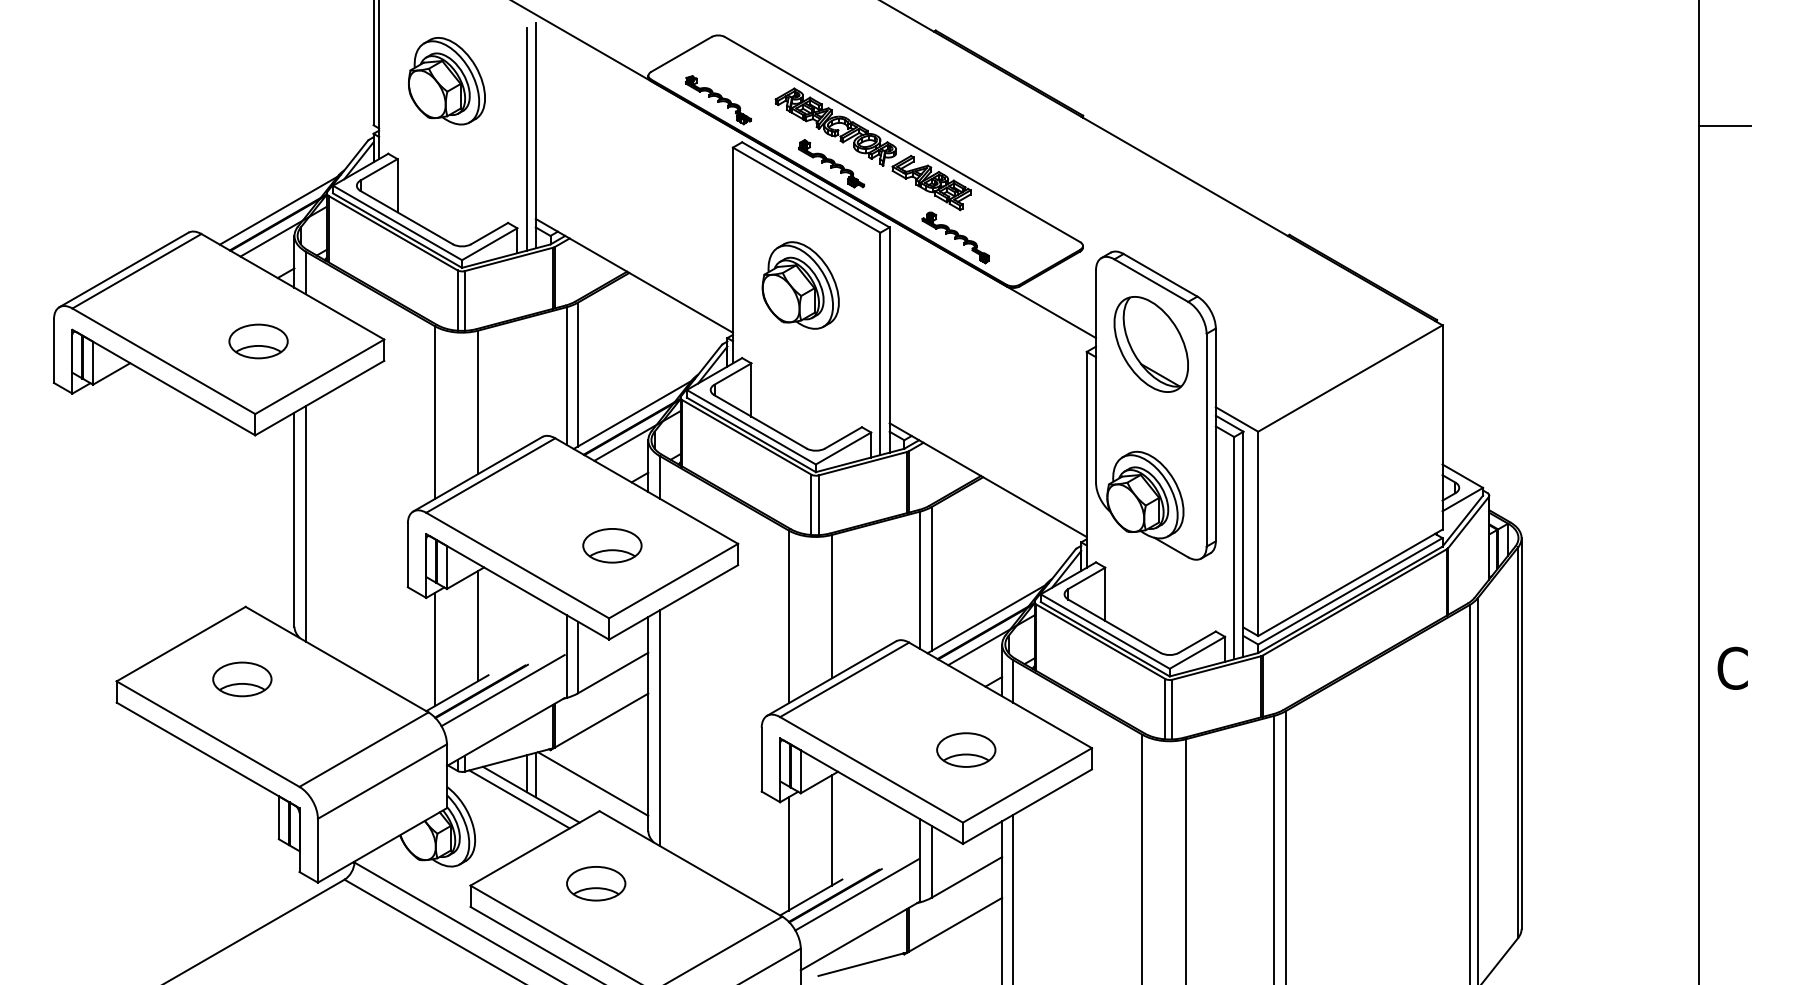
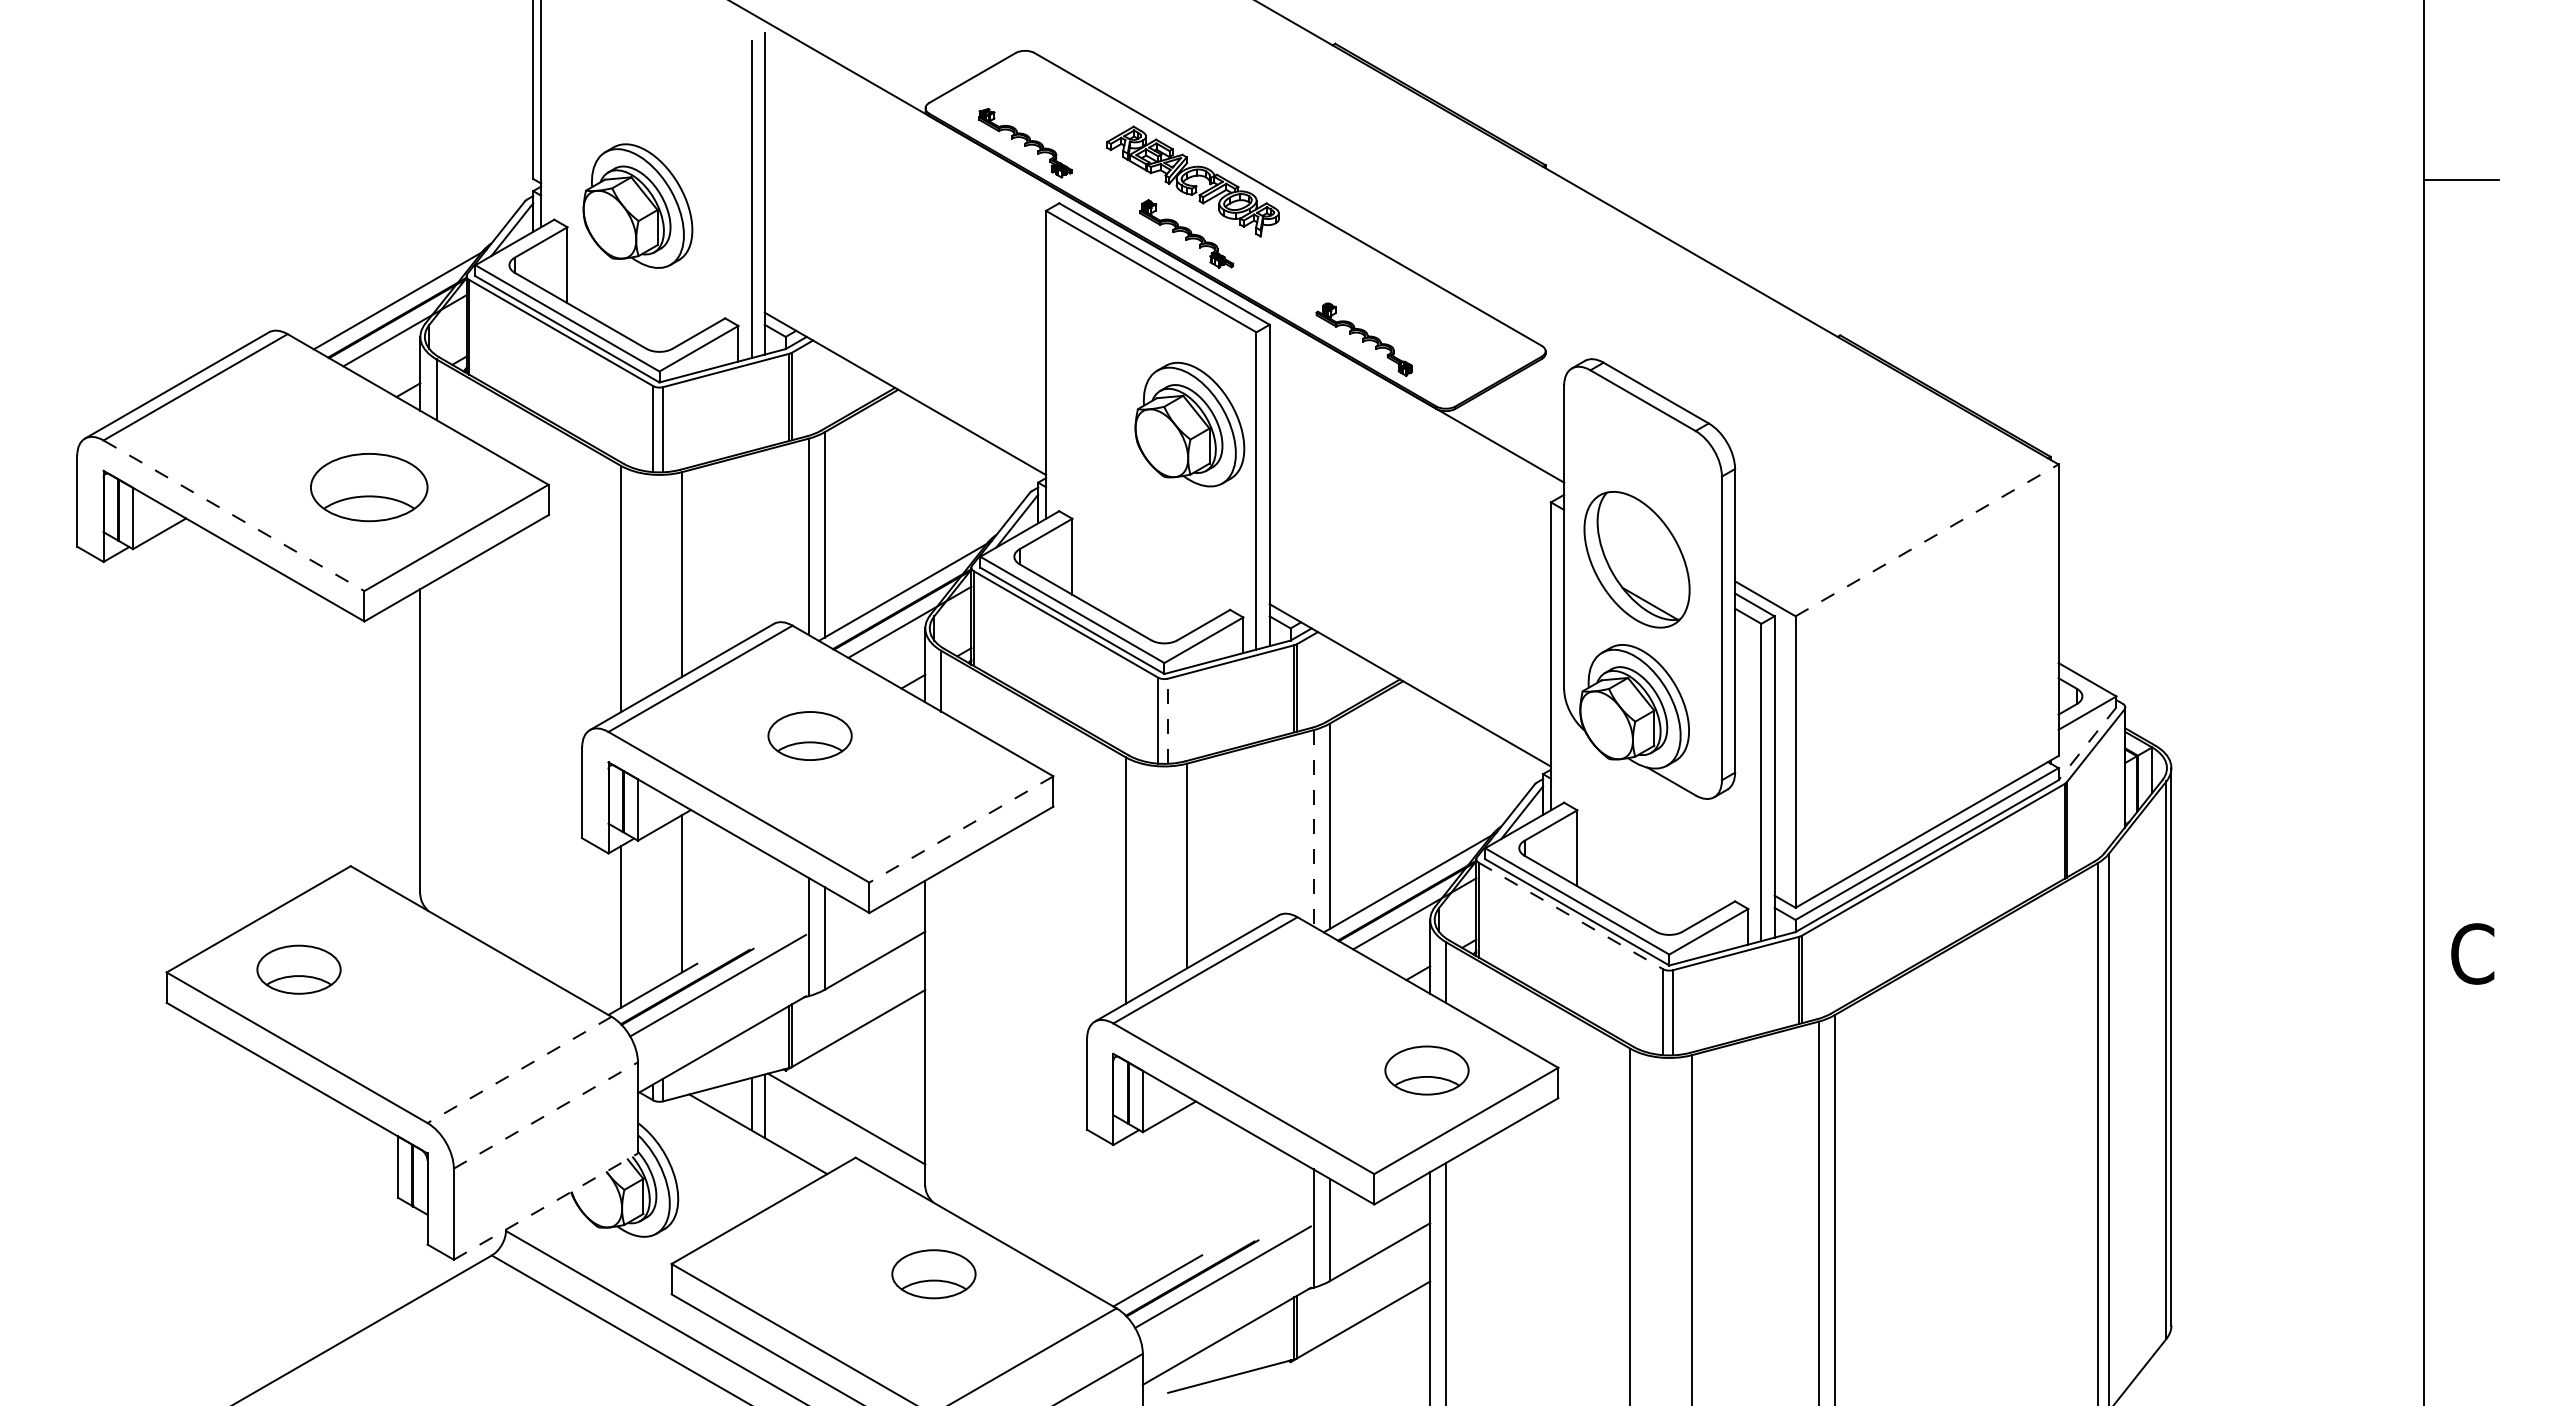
part: (446, 80) -> (637, 205), moved
part: (931, 182) -> (1329, 260), removed
part: (800, 285) -> (1189, 424), moved
part: (258, 341) -> (368, 487), size x1.4
part: (1150, 344) -> (1636, 559), moved
line: (164, 361) -> (234, 515), solid -> dashed
line: (1350, 378) -> (1927, 540), solid -> dashed
line: (818, 505) -> (1168, 721), solid -> dashed
line: (1462, 520) -> (2087, 743), solid -> dashed
line: (305, 523) -> (436, 747), removed
part: (612, 545) -> (809, 735), moved
line: (920, 580) -> (1313, 828), solid -> dashed
line: (672, 581) -> (960, 829), solid -> dashed
line: (1101, 642) -> (1571, 916), solid -> dashed
part: (241, 679) -> (298, 969), moved
line: (659, 728) -> (941, 1039), removed
line: (363, 750) -> (519, 1070), solid -> dashed
part: (965, 750) -> (1426, 1070), moved
line: (382, 781) -> (546, 1115), solid -> dashed
line: (519, 799) -> (741, 1140), removed
line: (832, 829) -> (1187, 1184), removed
line: (382, 845) -> (546, 1206), solid -> dashed
line: (788, 853) -> (1125, 1218), removed
part: (595, 883) -> (933, 1274), moved

